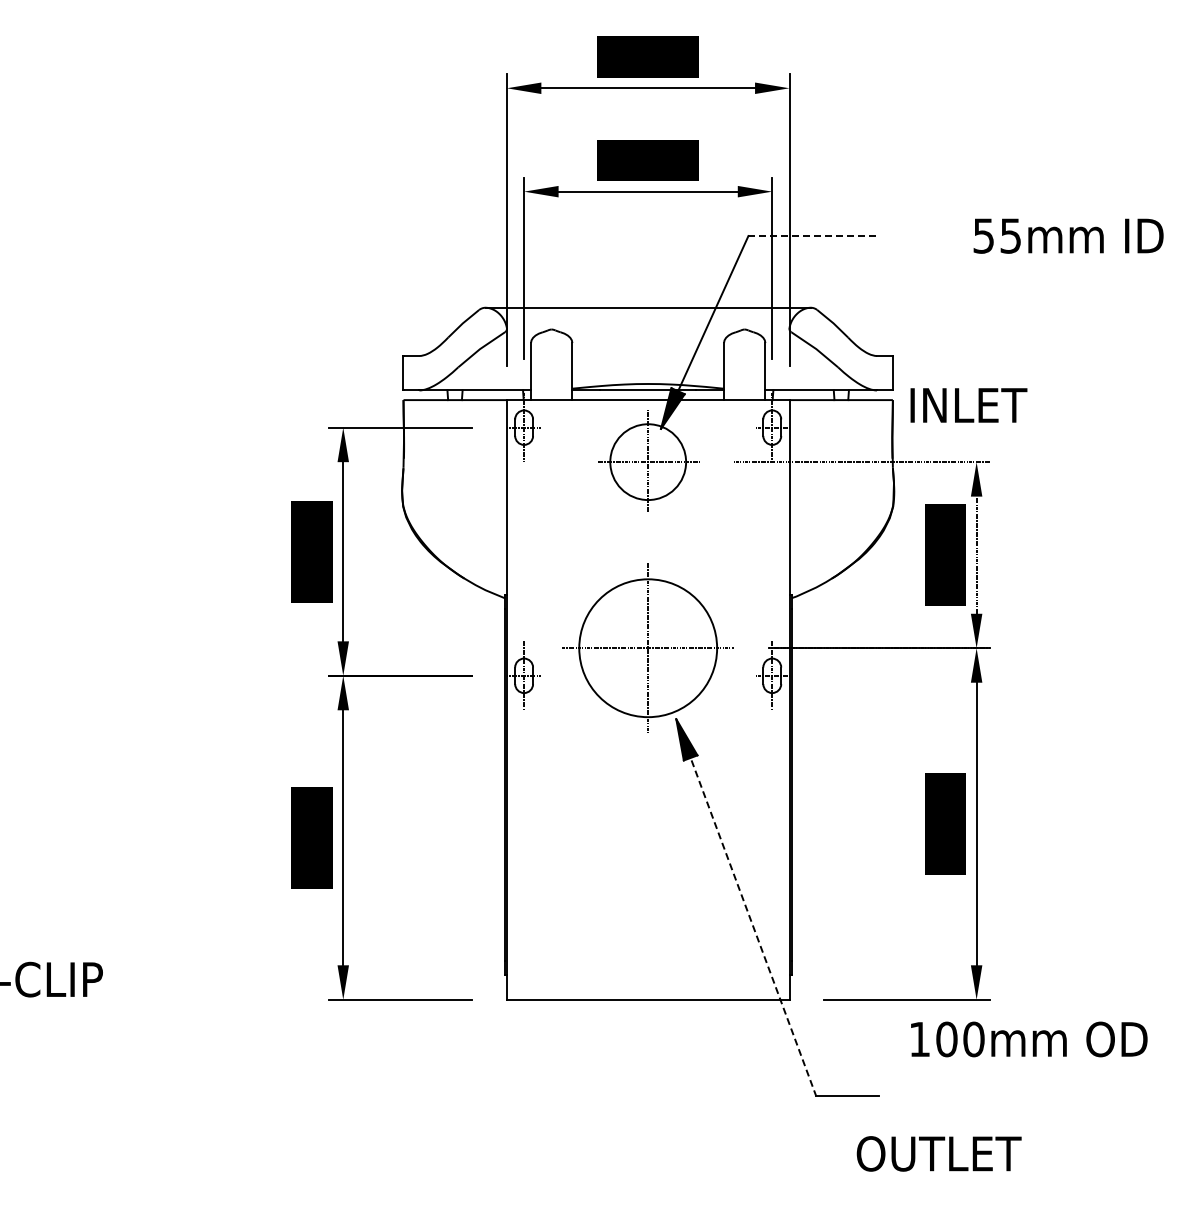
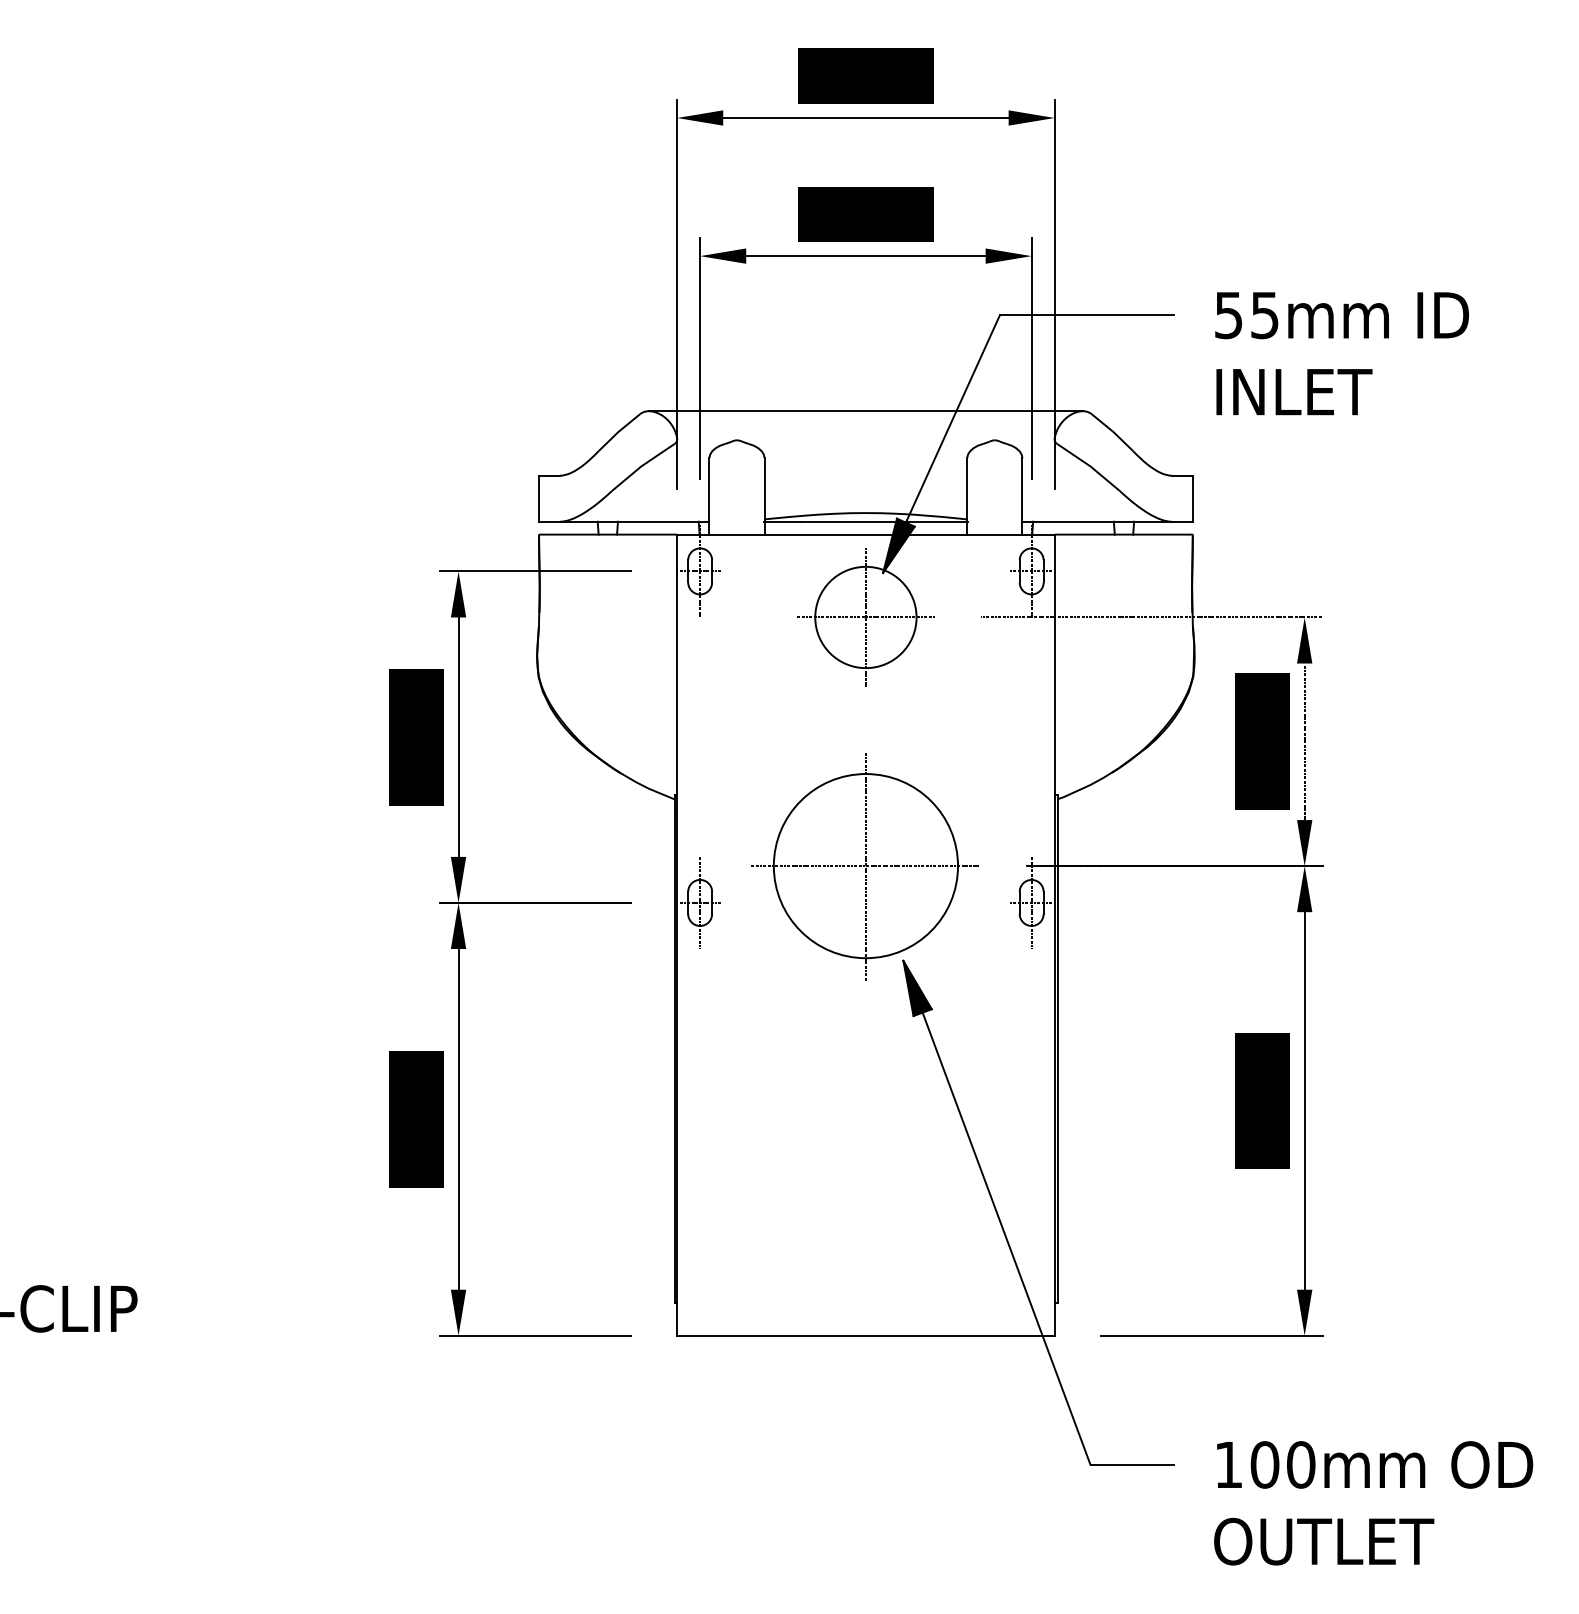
text: (1068, 235) -> (1341, 314), moved
line: (814, 236) -> (1088, 316), dashed -> solid
text: (968, 405) -> (1293, 392), moved
line: (746, 908) -> (997, 1213), dashed -> solid
text: (1029, 1039) -> (1375, 1464), moved
text: (938, 1153) -> (1323, 1541), moved

